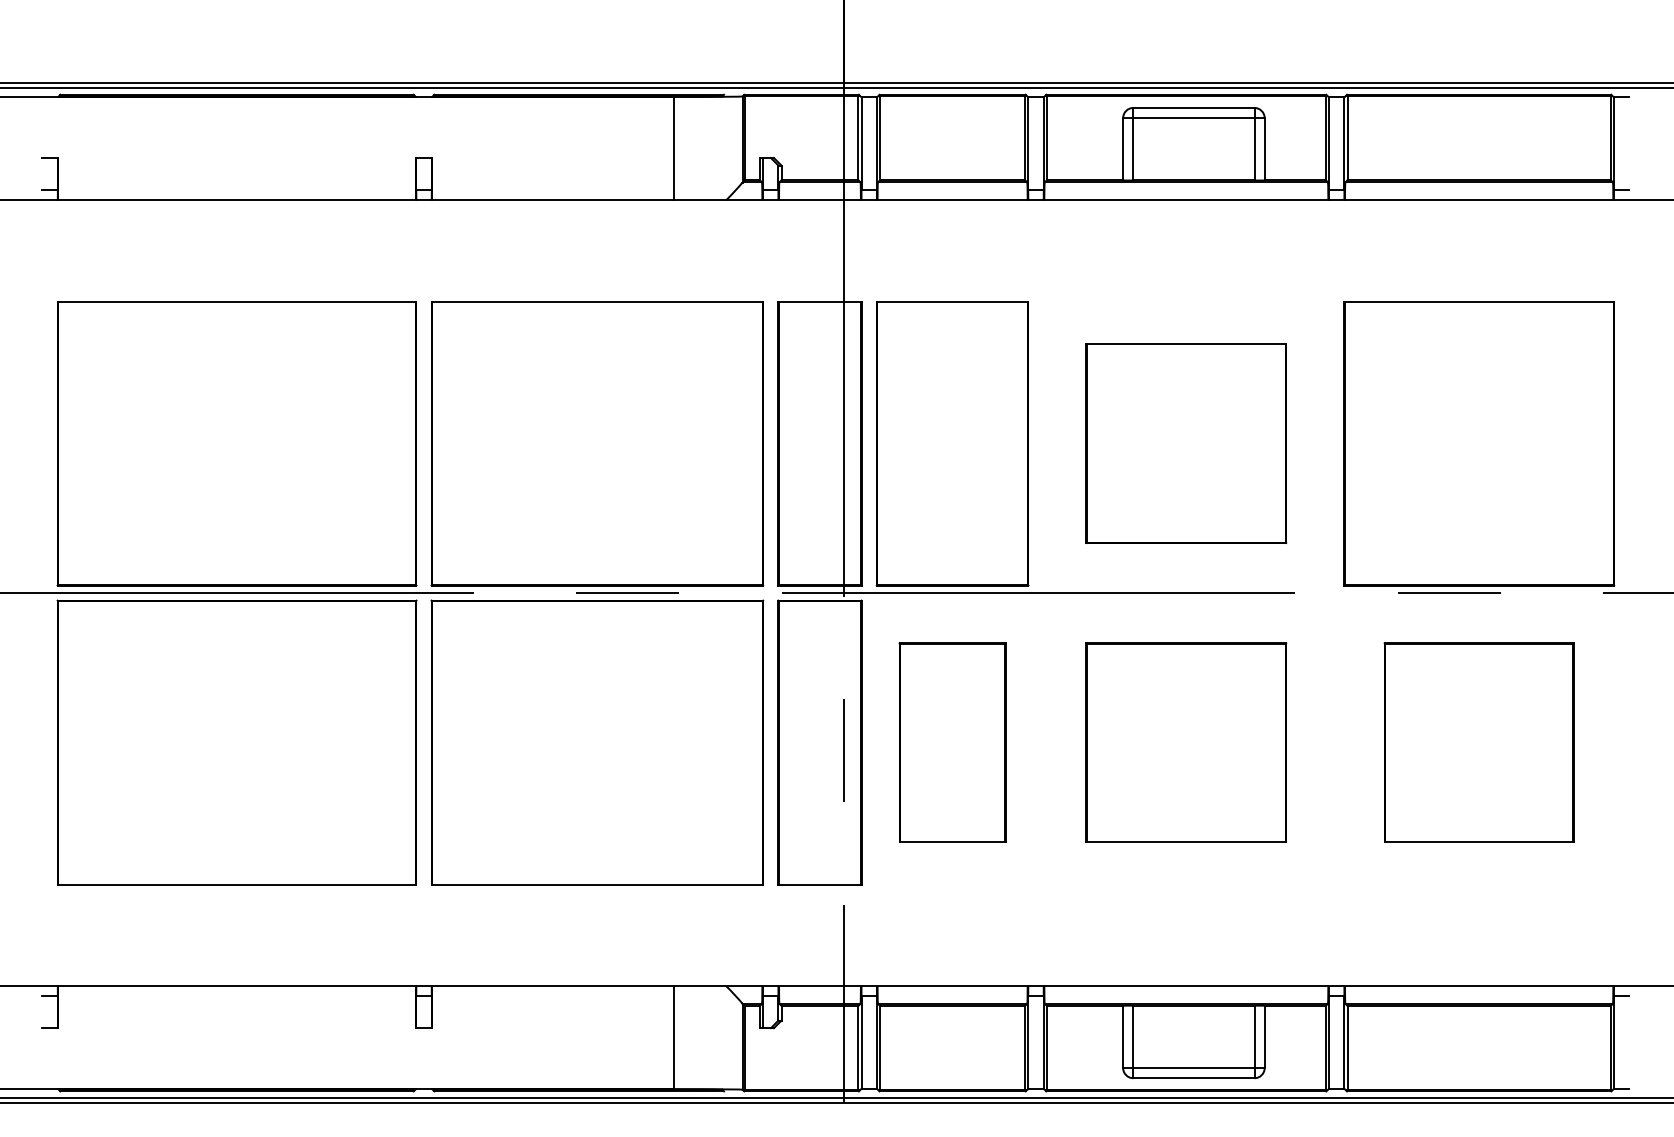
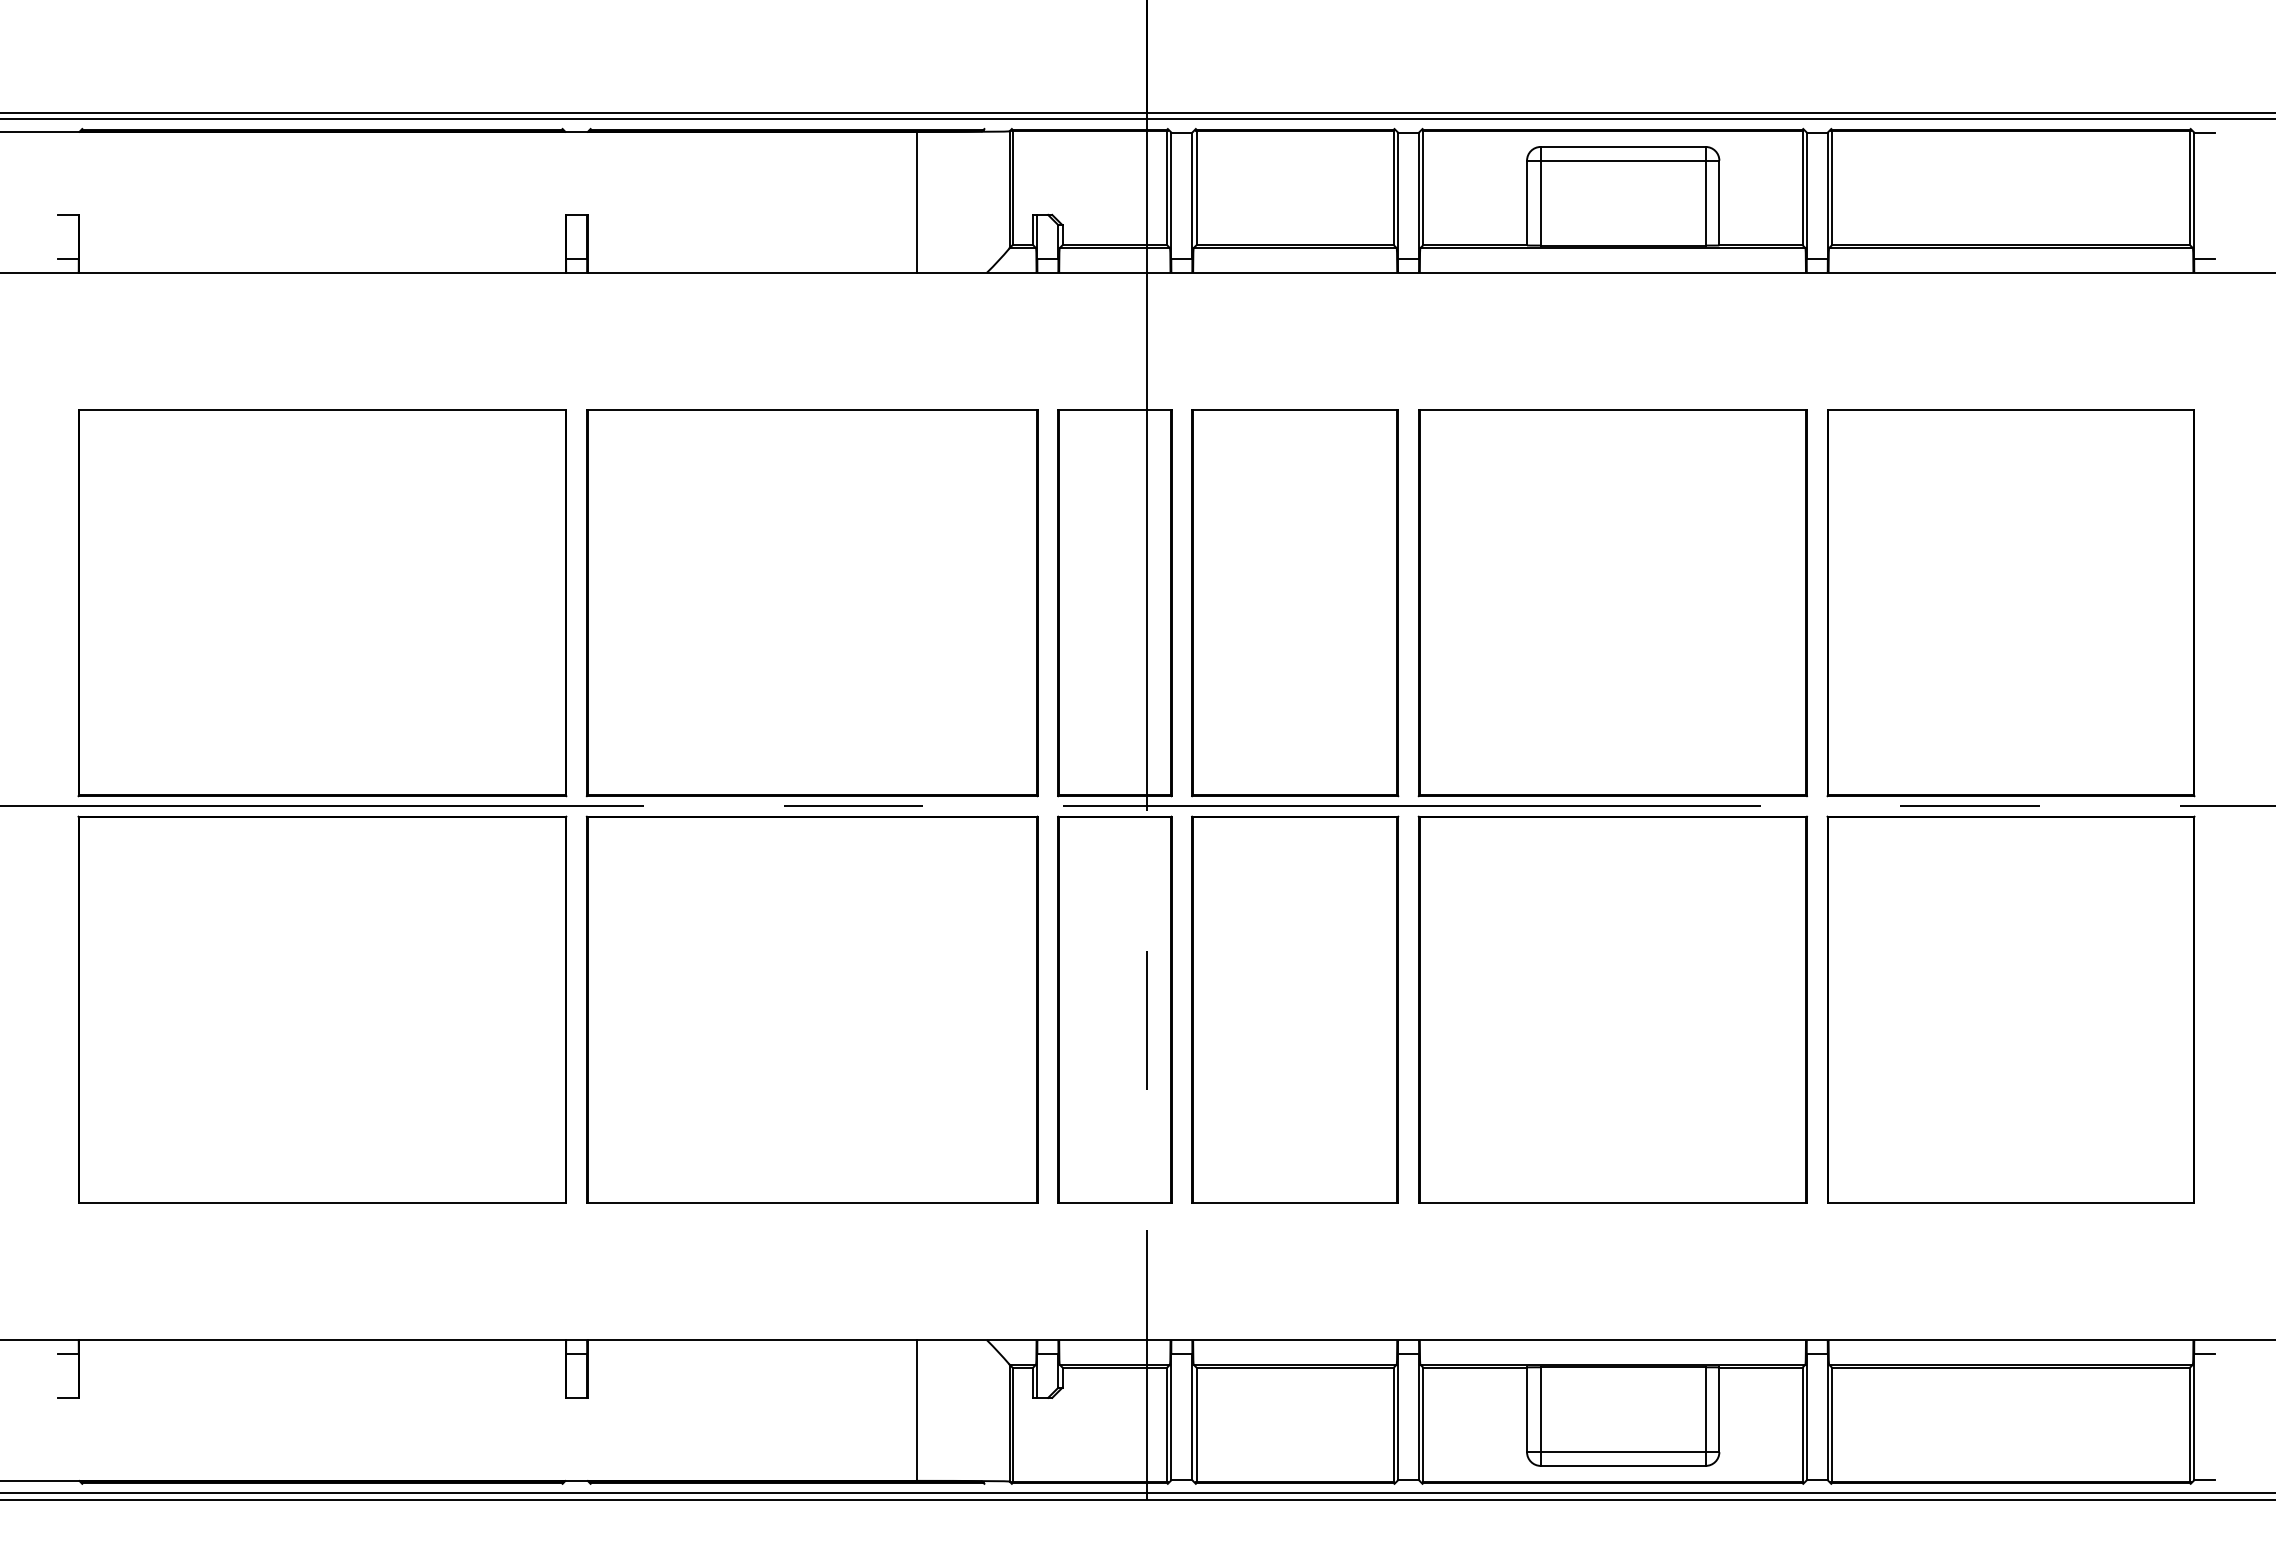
part: (1186, 443) -> (1612, 603), size x1.43
part: (952, 742) -> (1295, 1009), size x1.43
part: (1186, 742) -> (1612, 1009), size x1.43
part: (1478, 742) -> (2010, 1009), size x1.43

